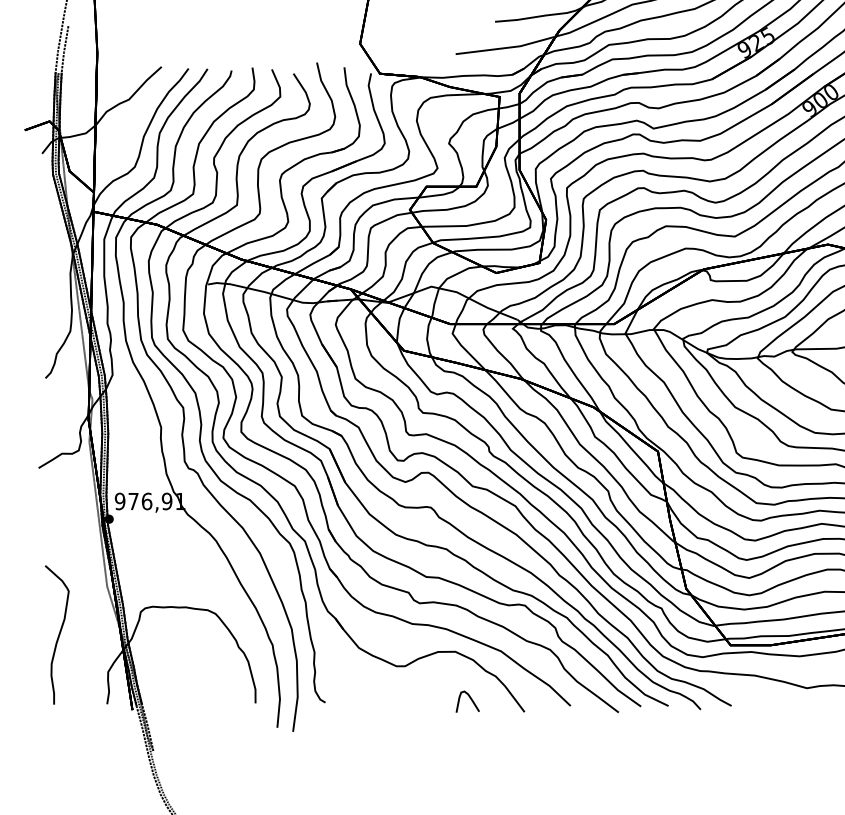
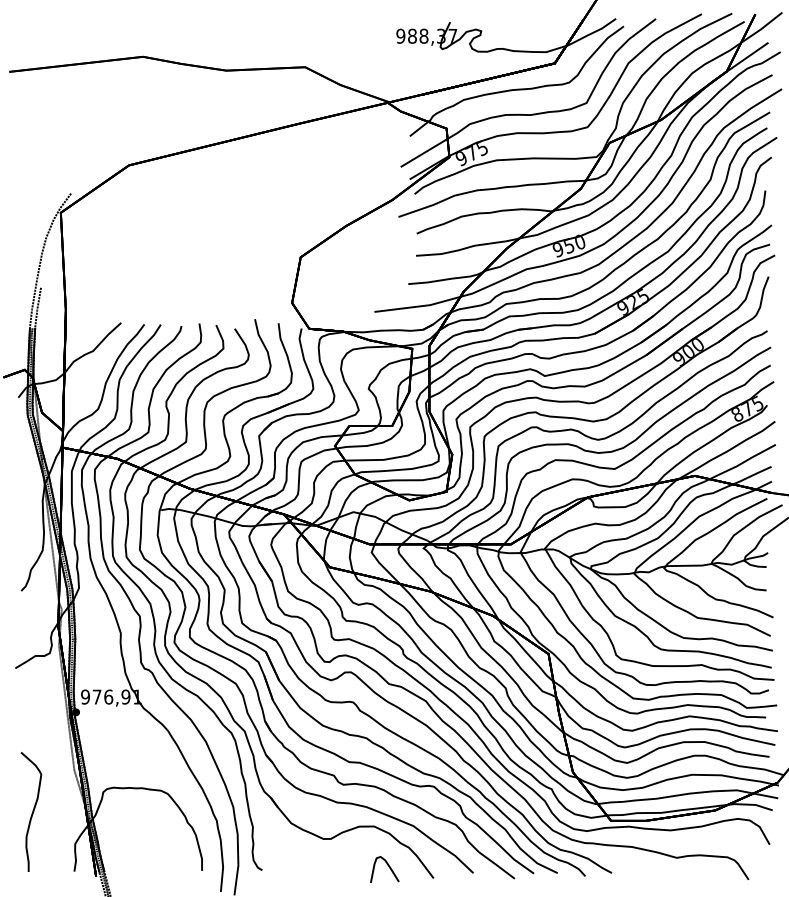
part: (467, 701) -> (384, 869), size x1.43

